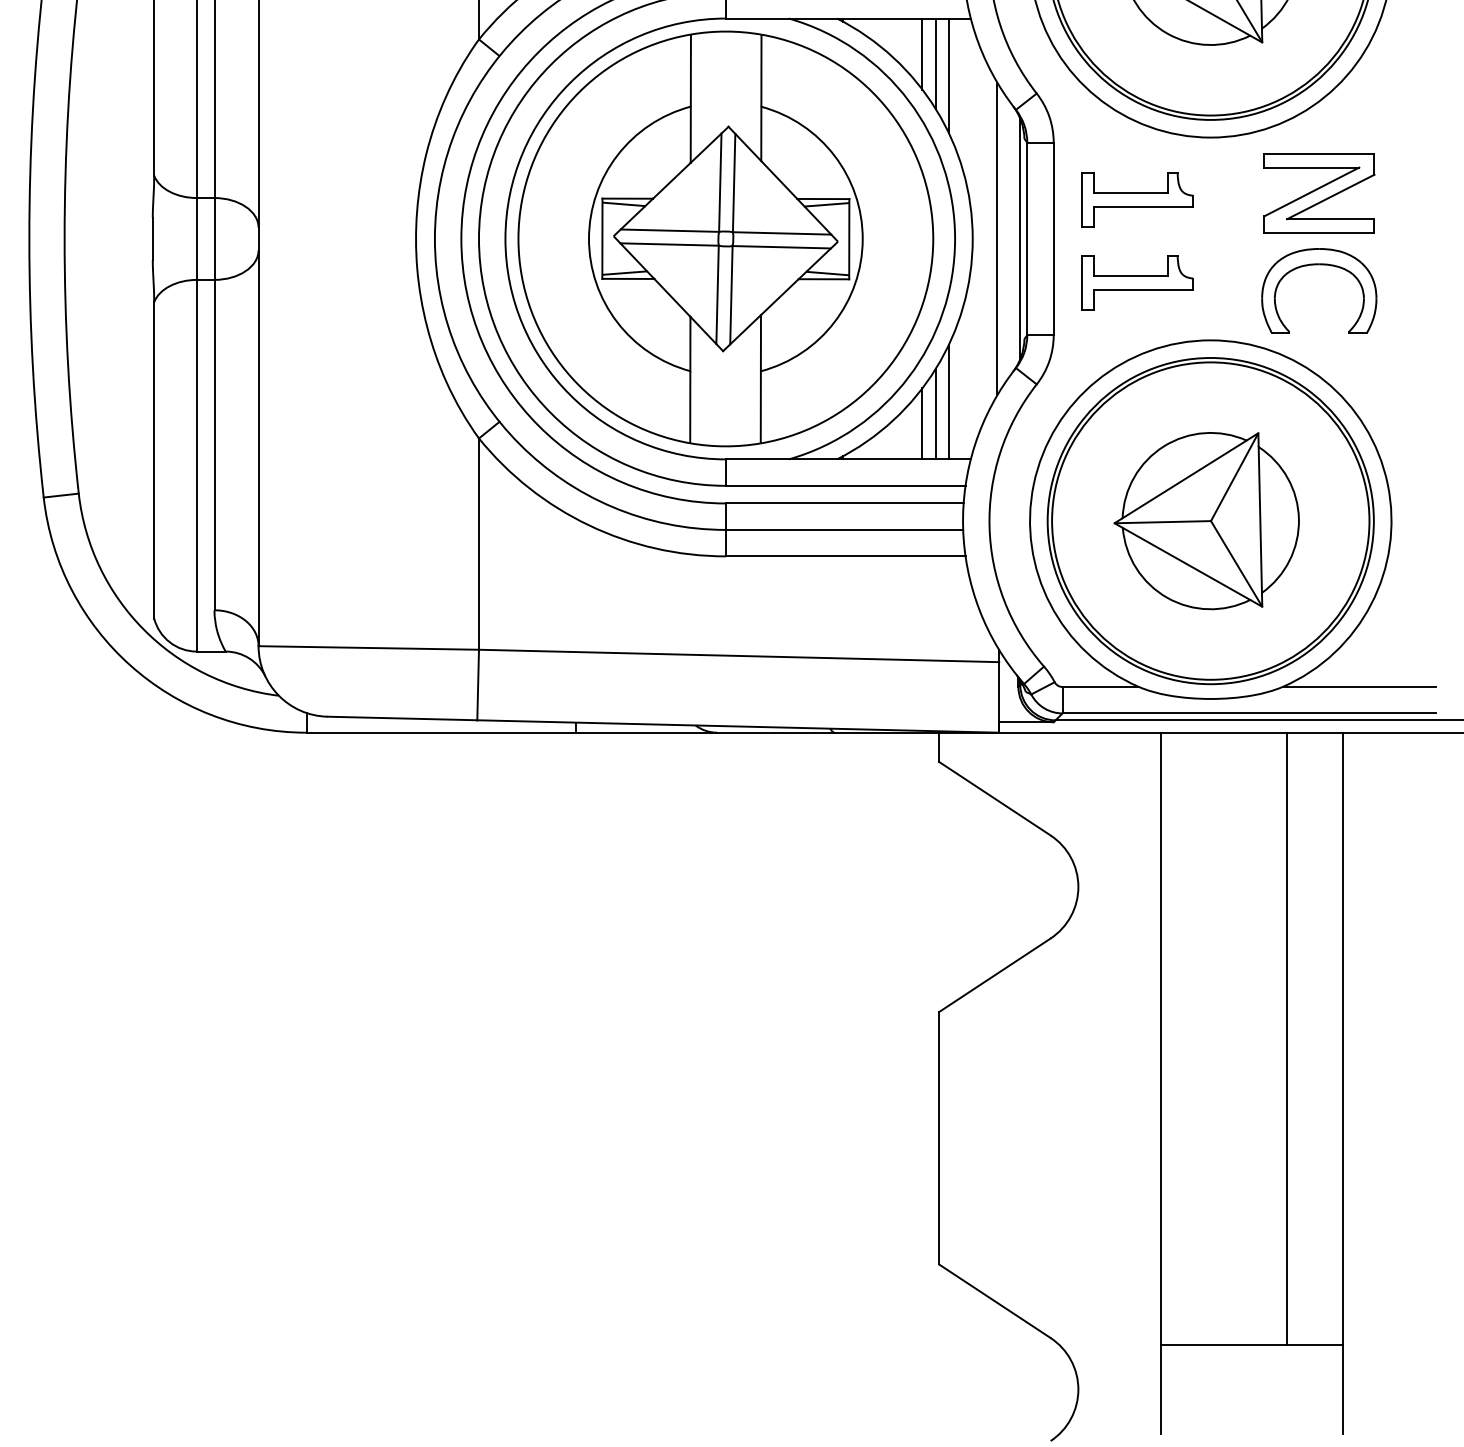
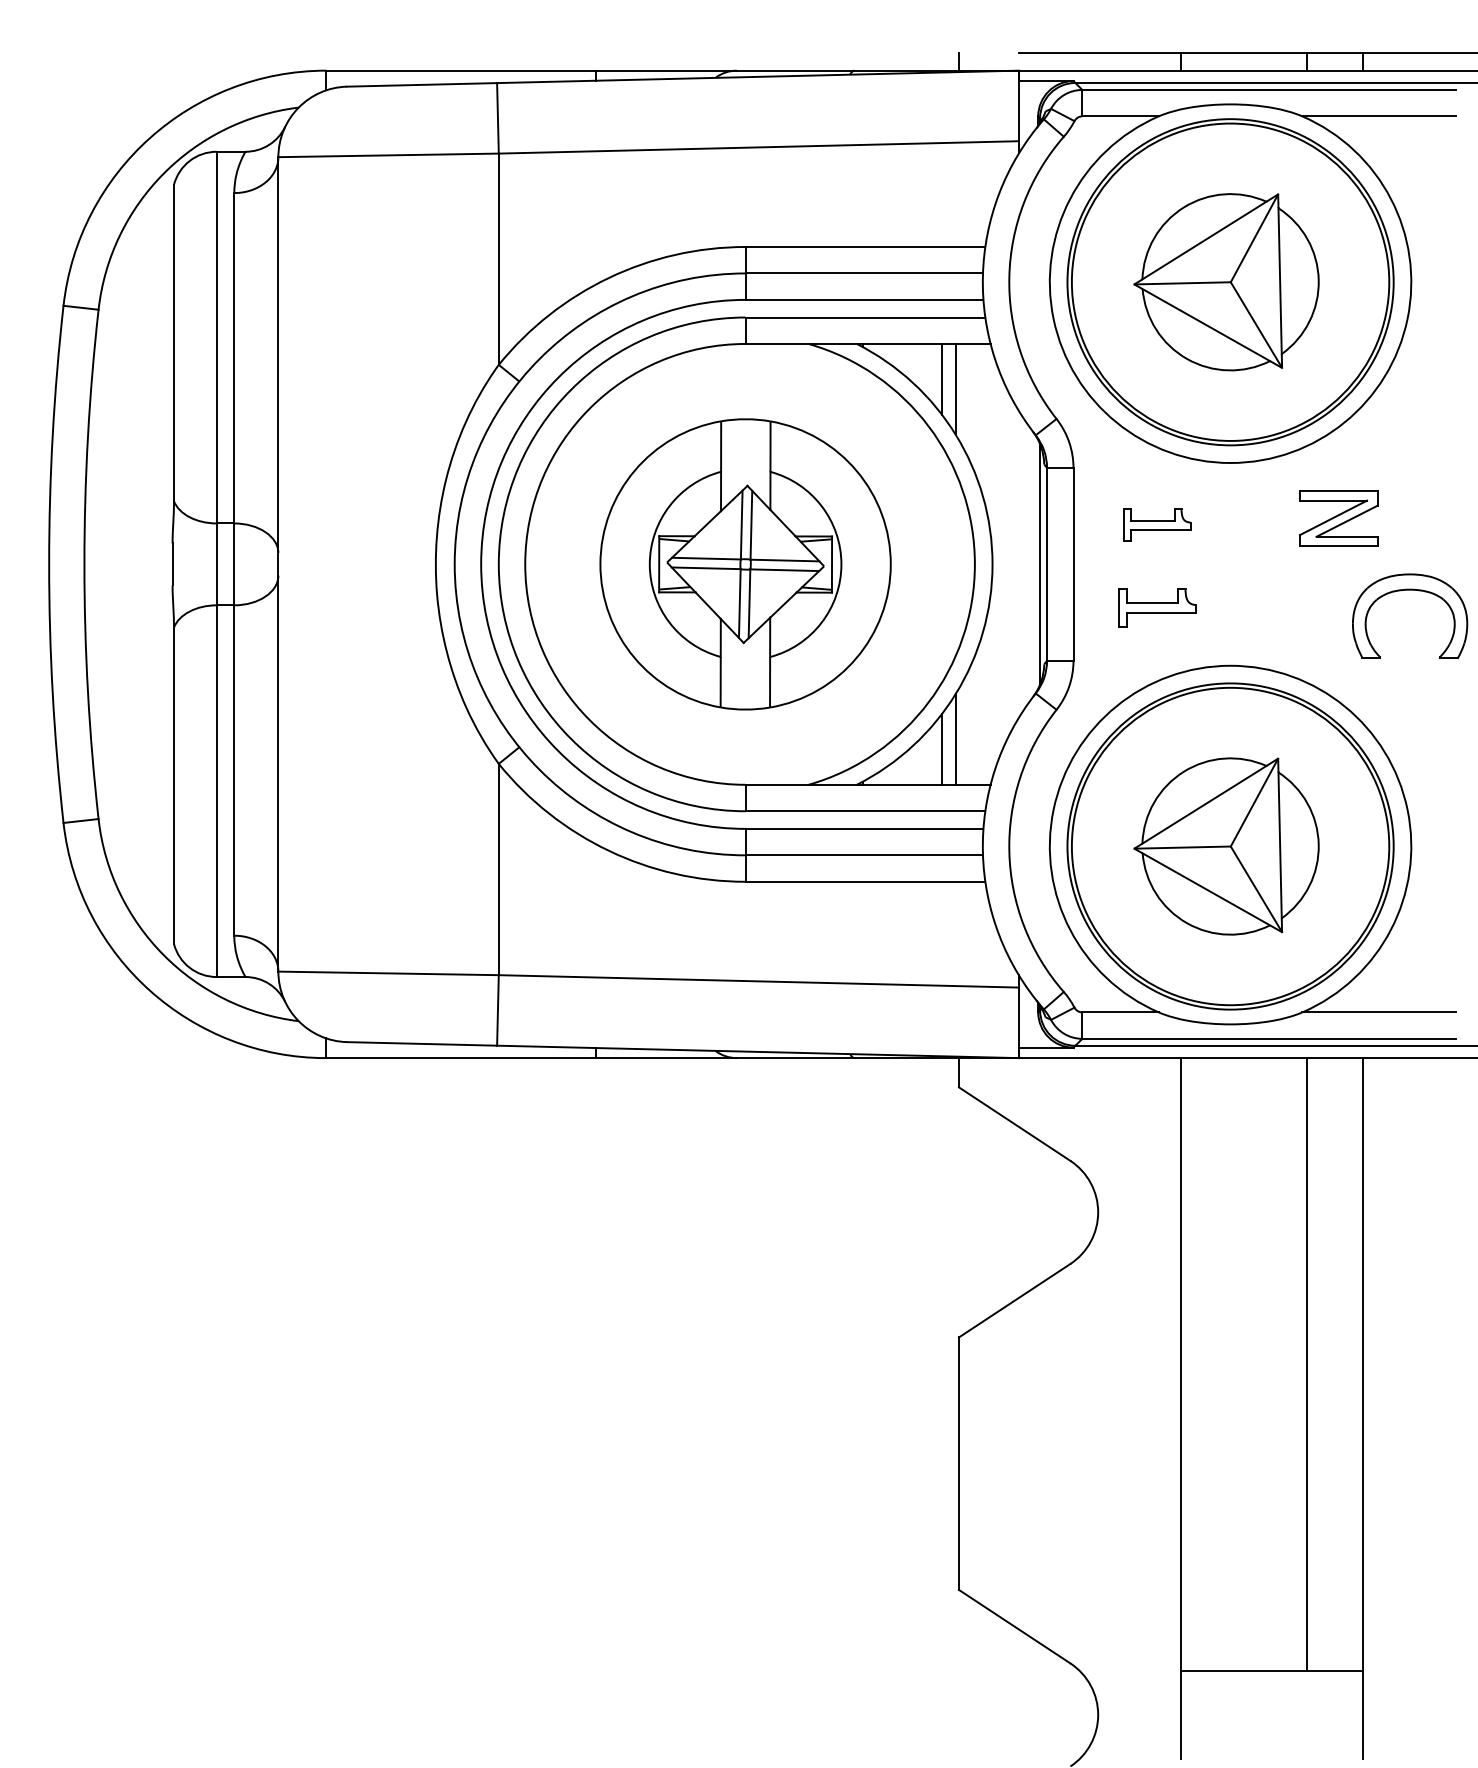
line: (948, 75) -> (968, 400), removed
part: (1318, 193) -> (1338, 518), size x0.7
part: (1137, 199) -> (1157, 524), size x0.6
part: (725, 239) -> (745, 564), size x0.7
line: (997, 239) -> (1017, 564), removed
part: (1319, 265) -> (1410, 590), moved
part: (1137, 282) -> (1157, 607), size x0.7
line: (948, 402) -> (968, 727), removed

